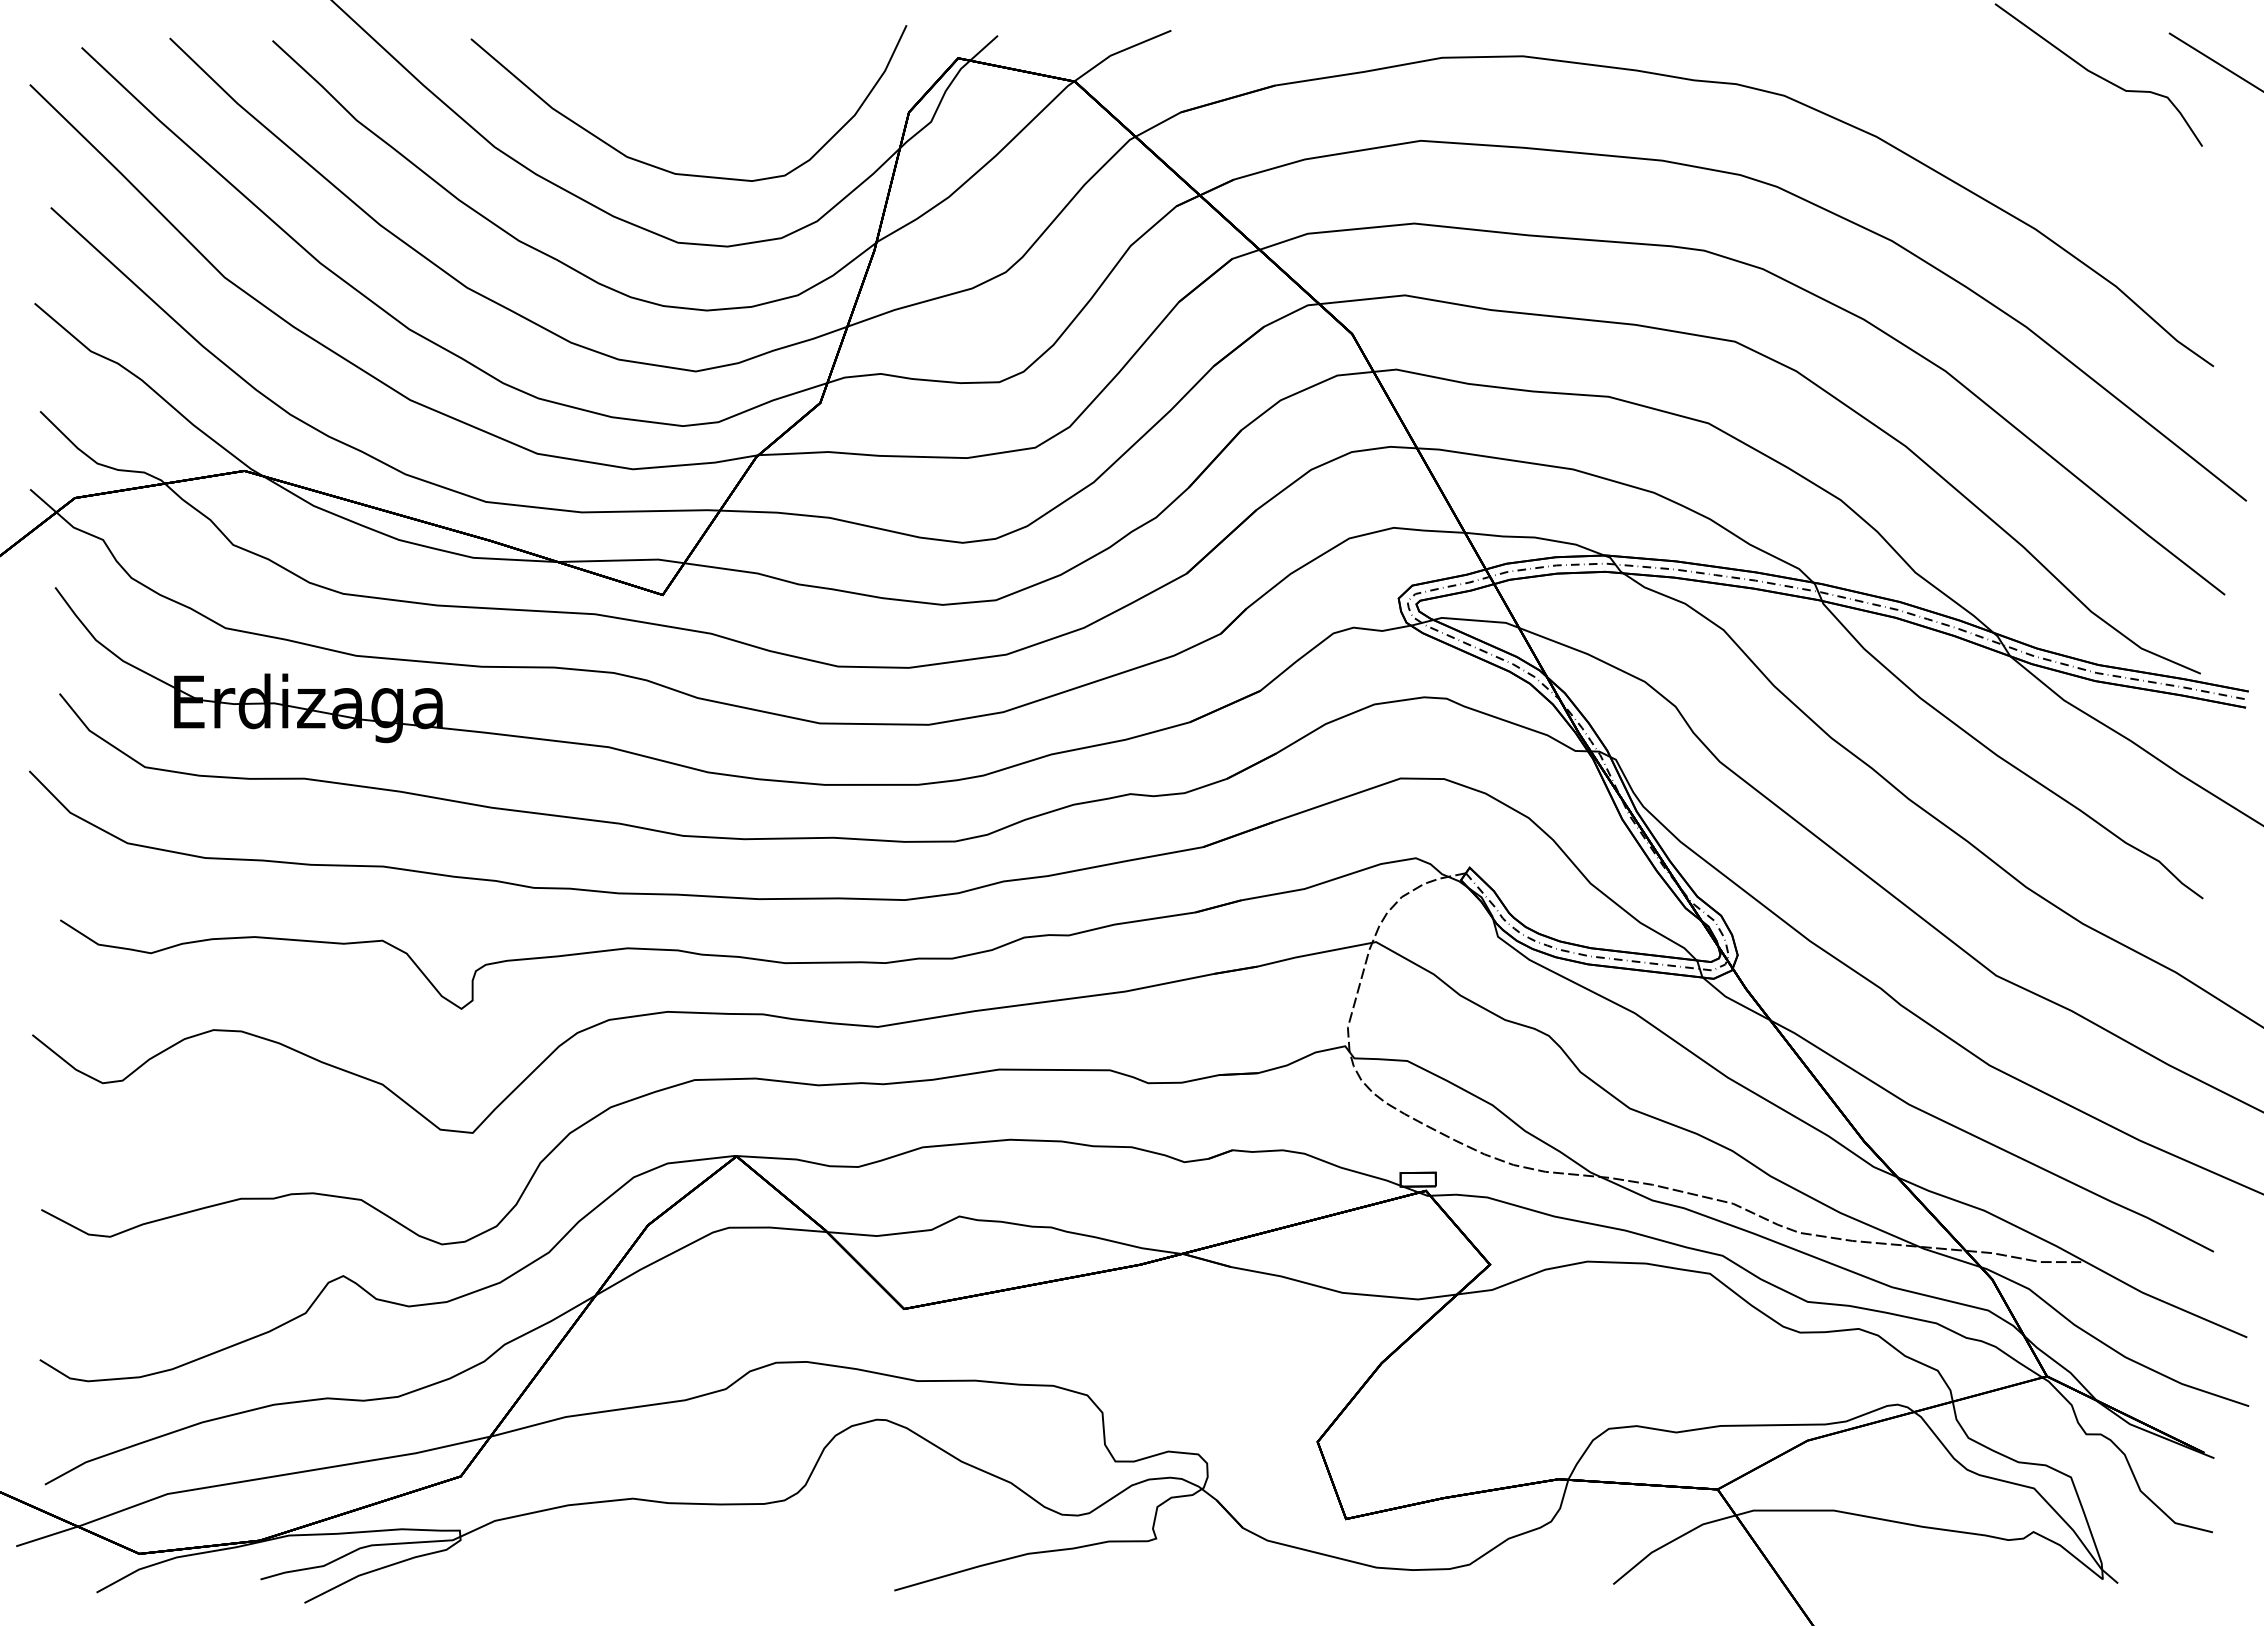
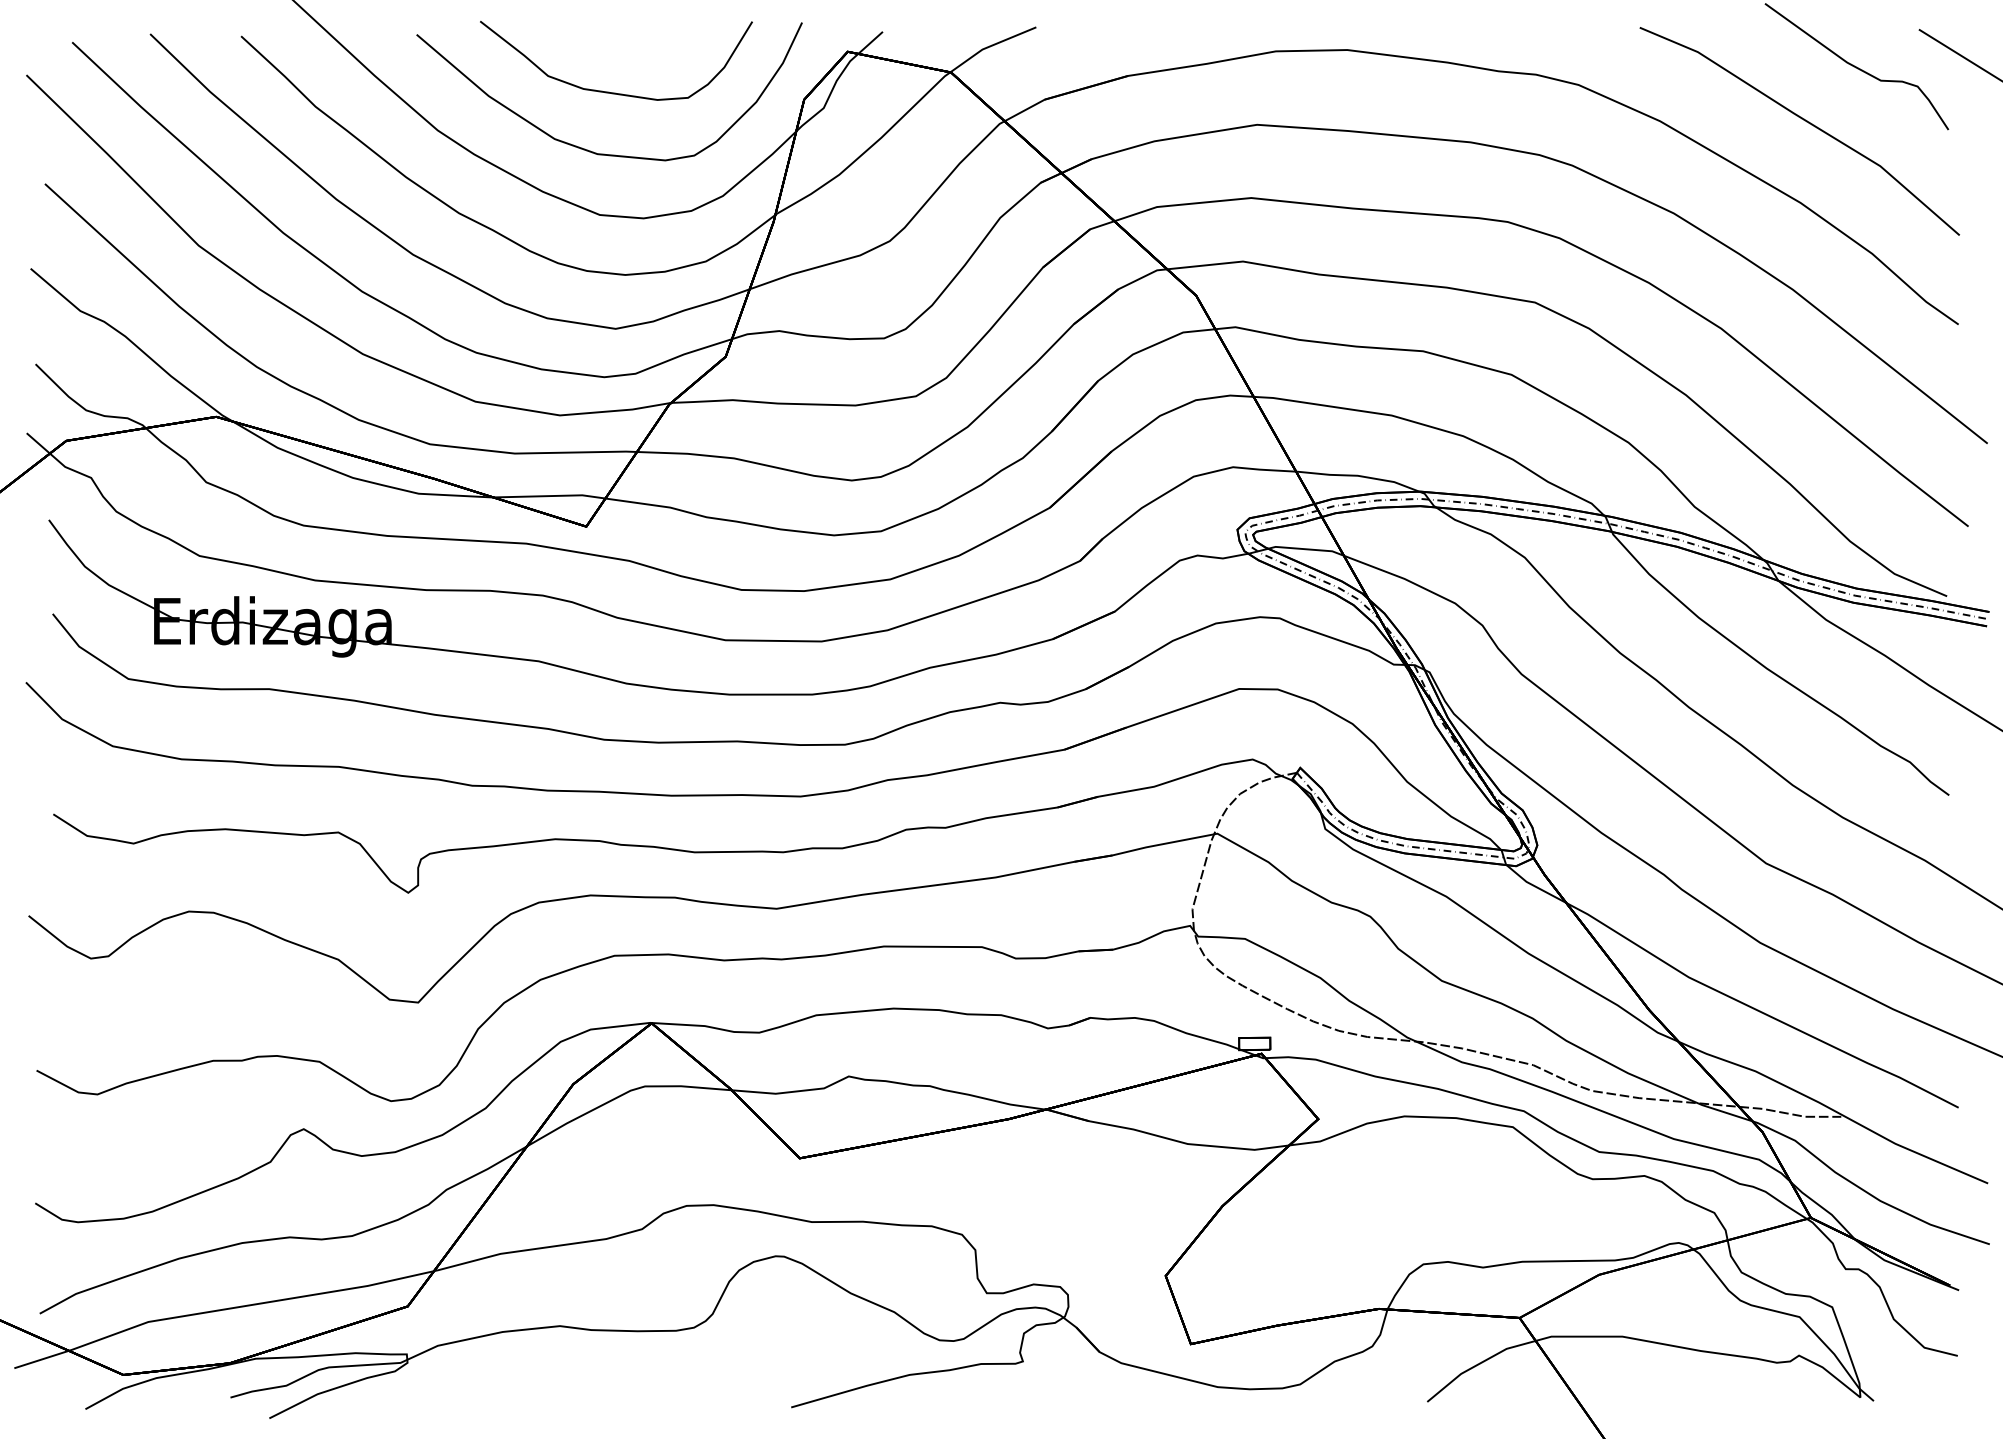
curve: (689, 103) -> (610, 91), added
line: (2042, 138) -> (1807, 122), added

